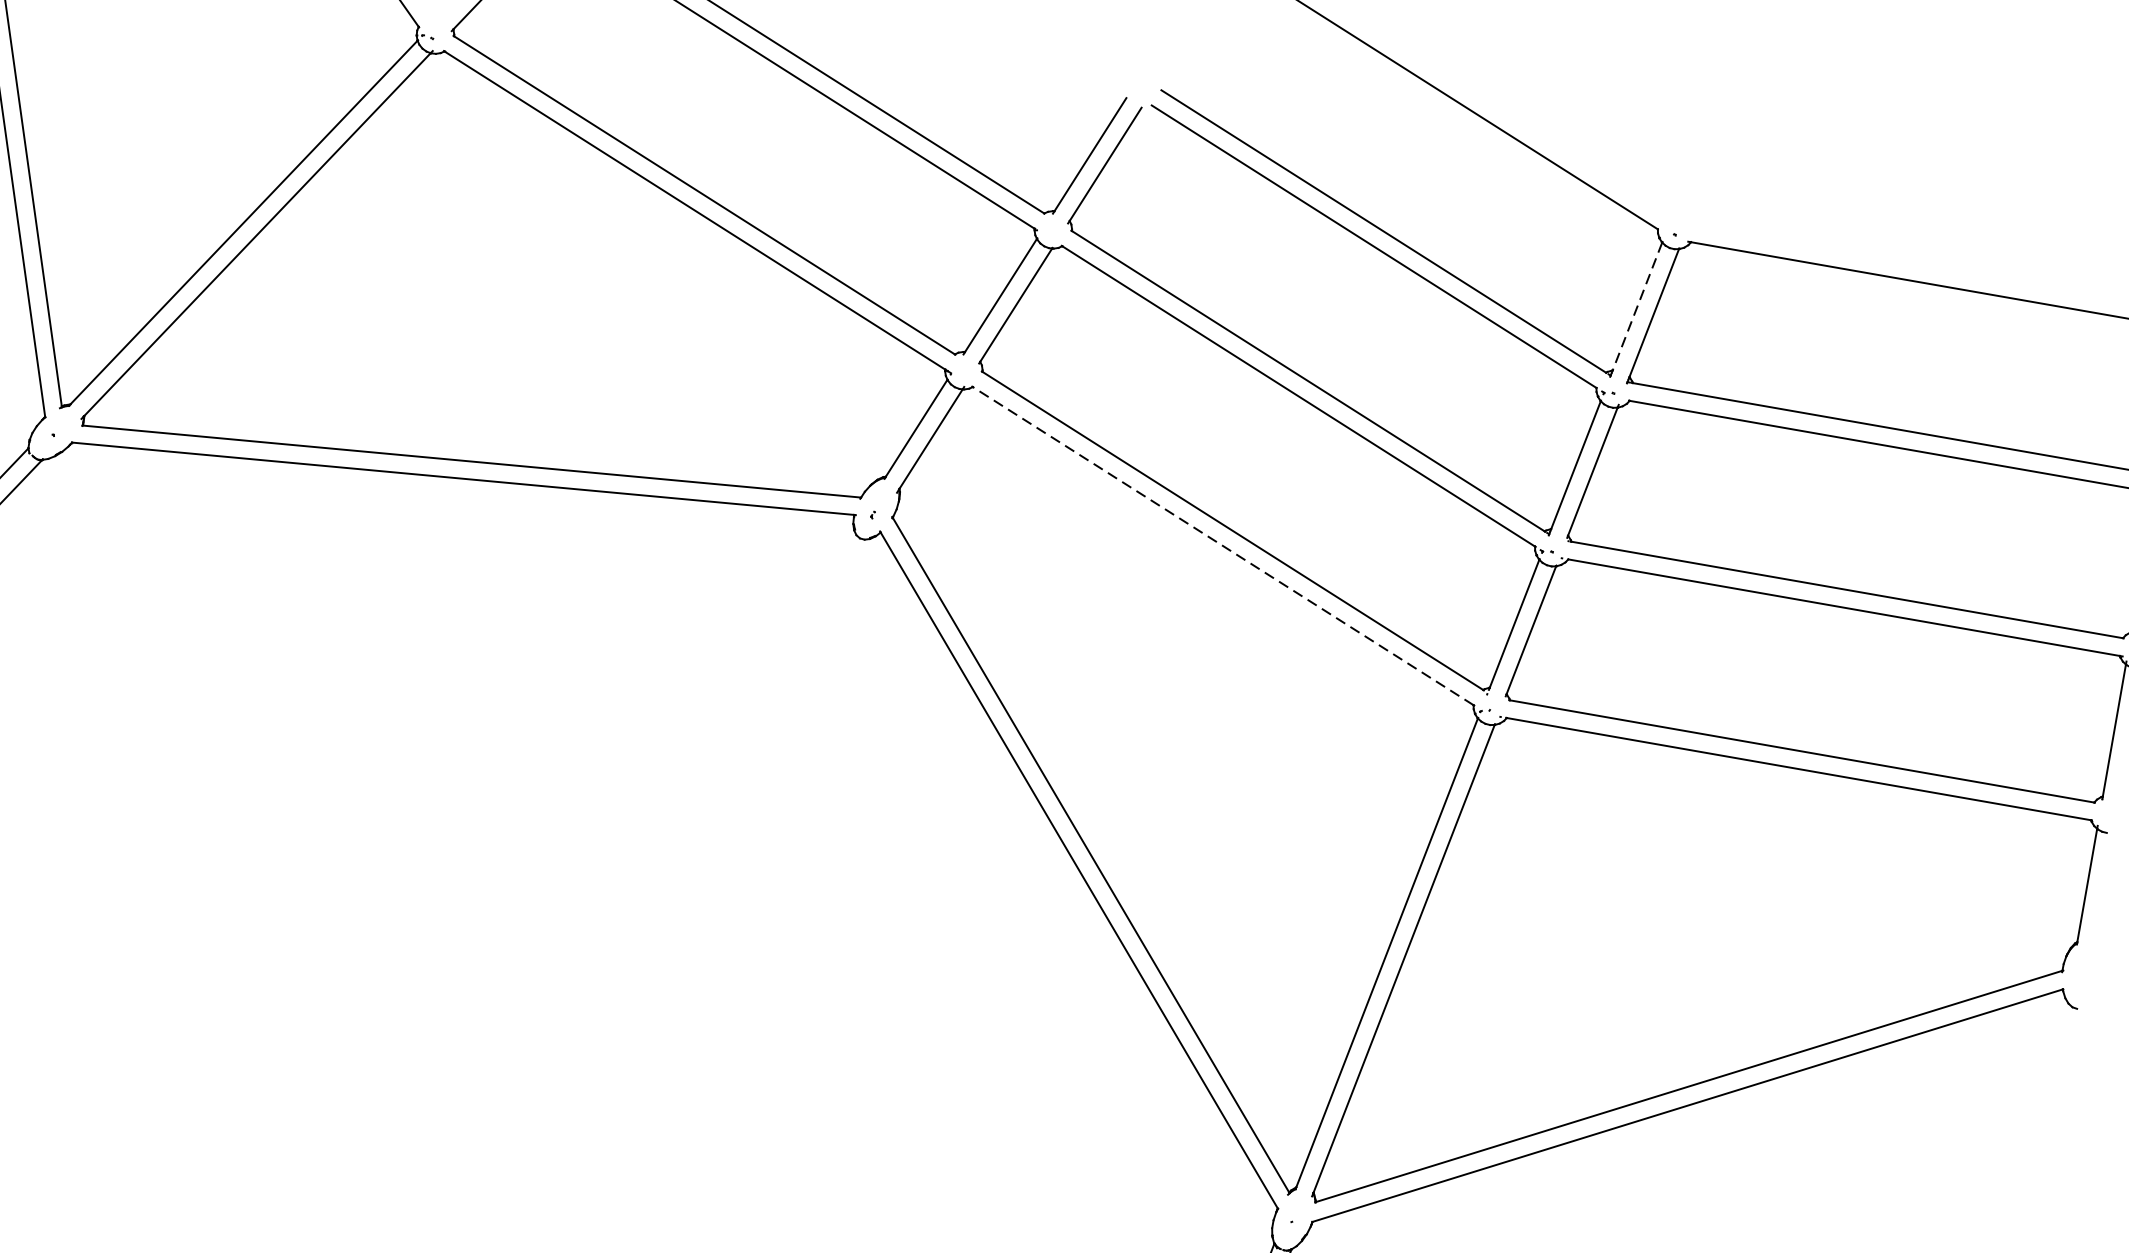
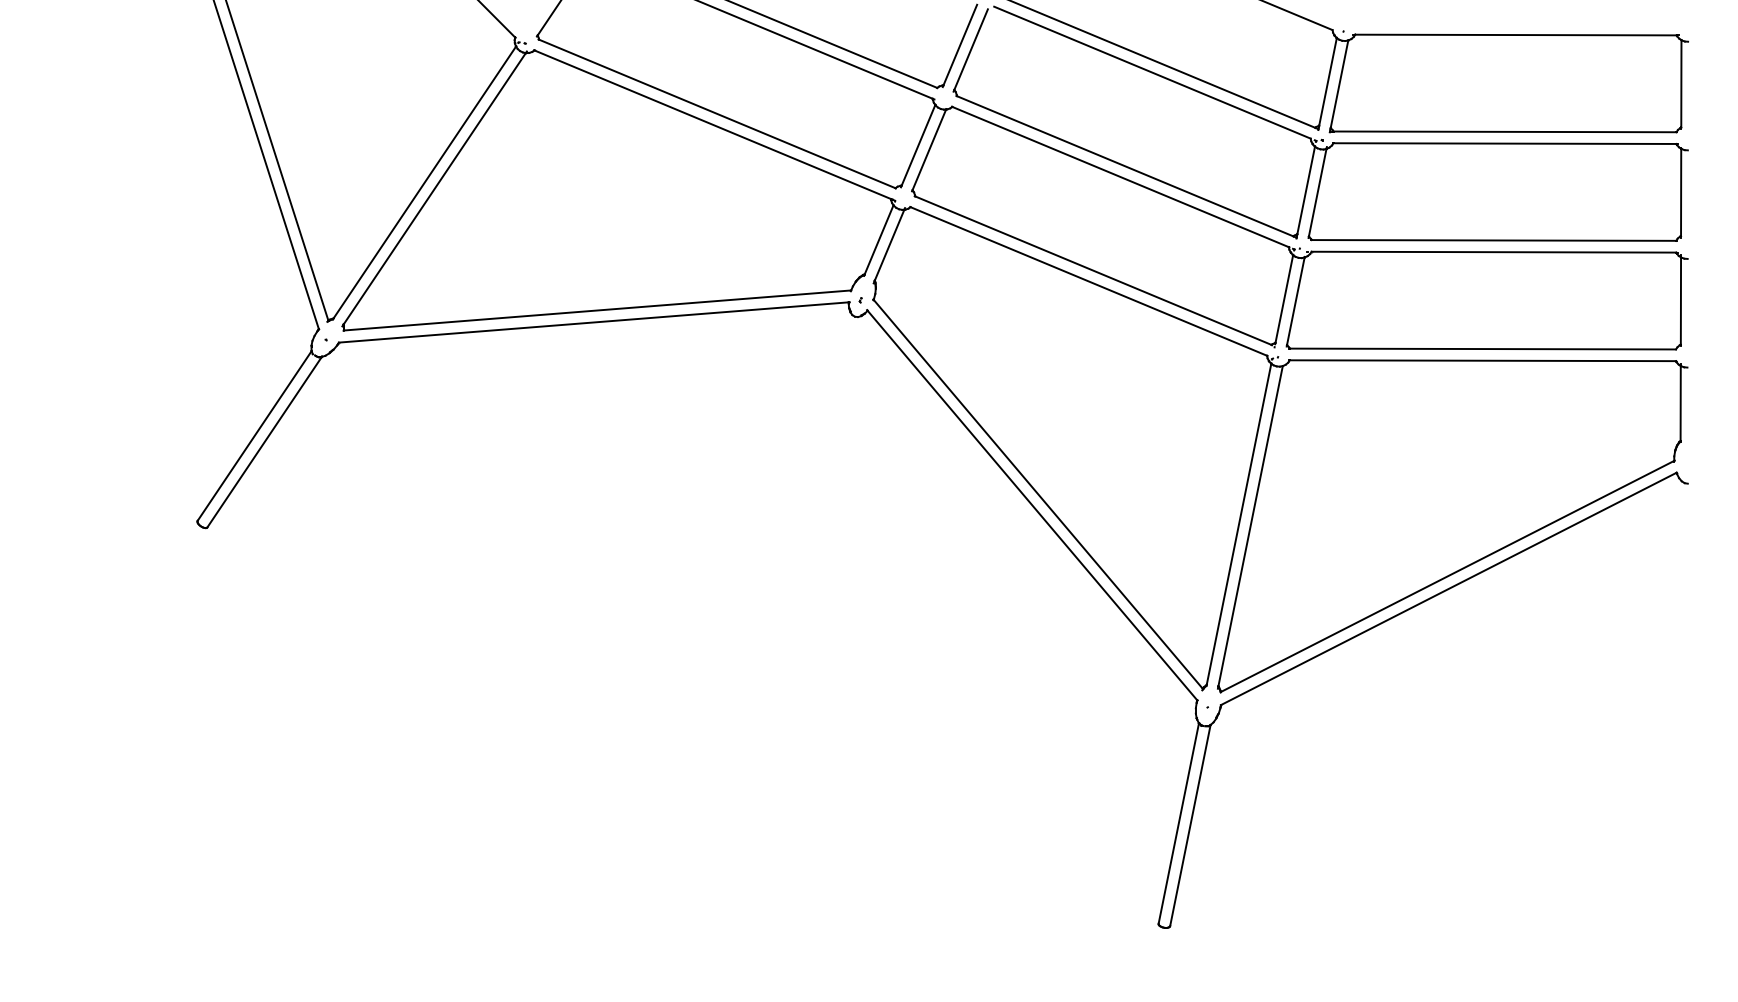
line: (1638, 306) -> (1328, 81), dashed -> solid
line: (1222, 546) -> (1088, 281), dashed -> solid

